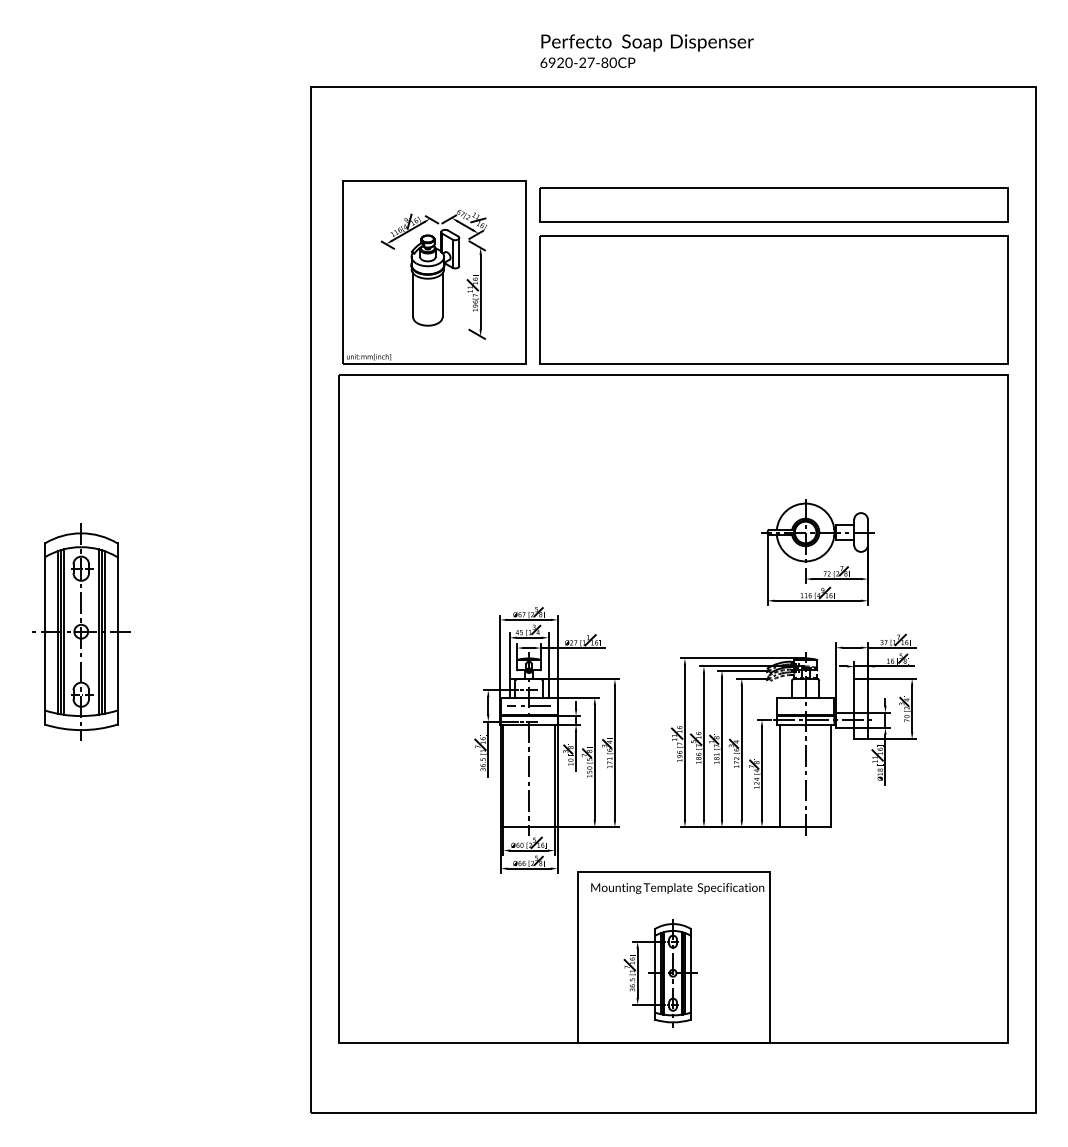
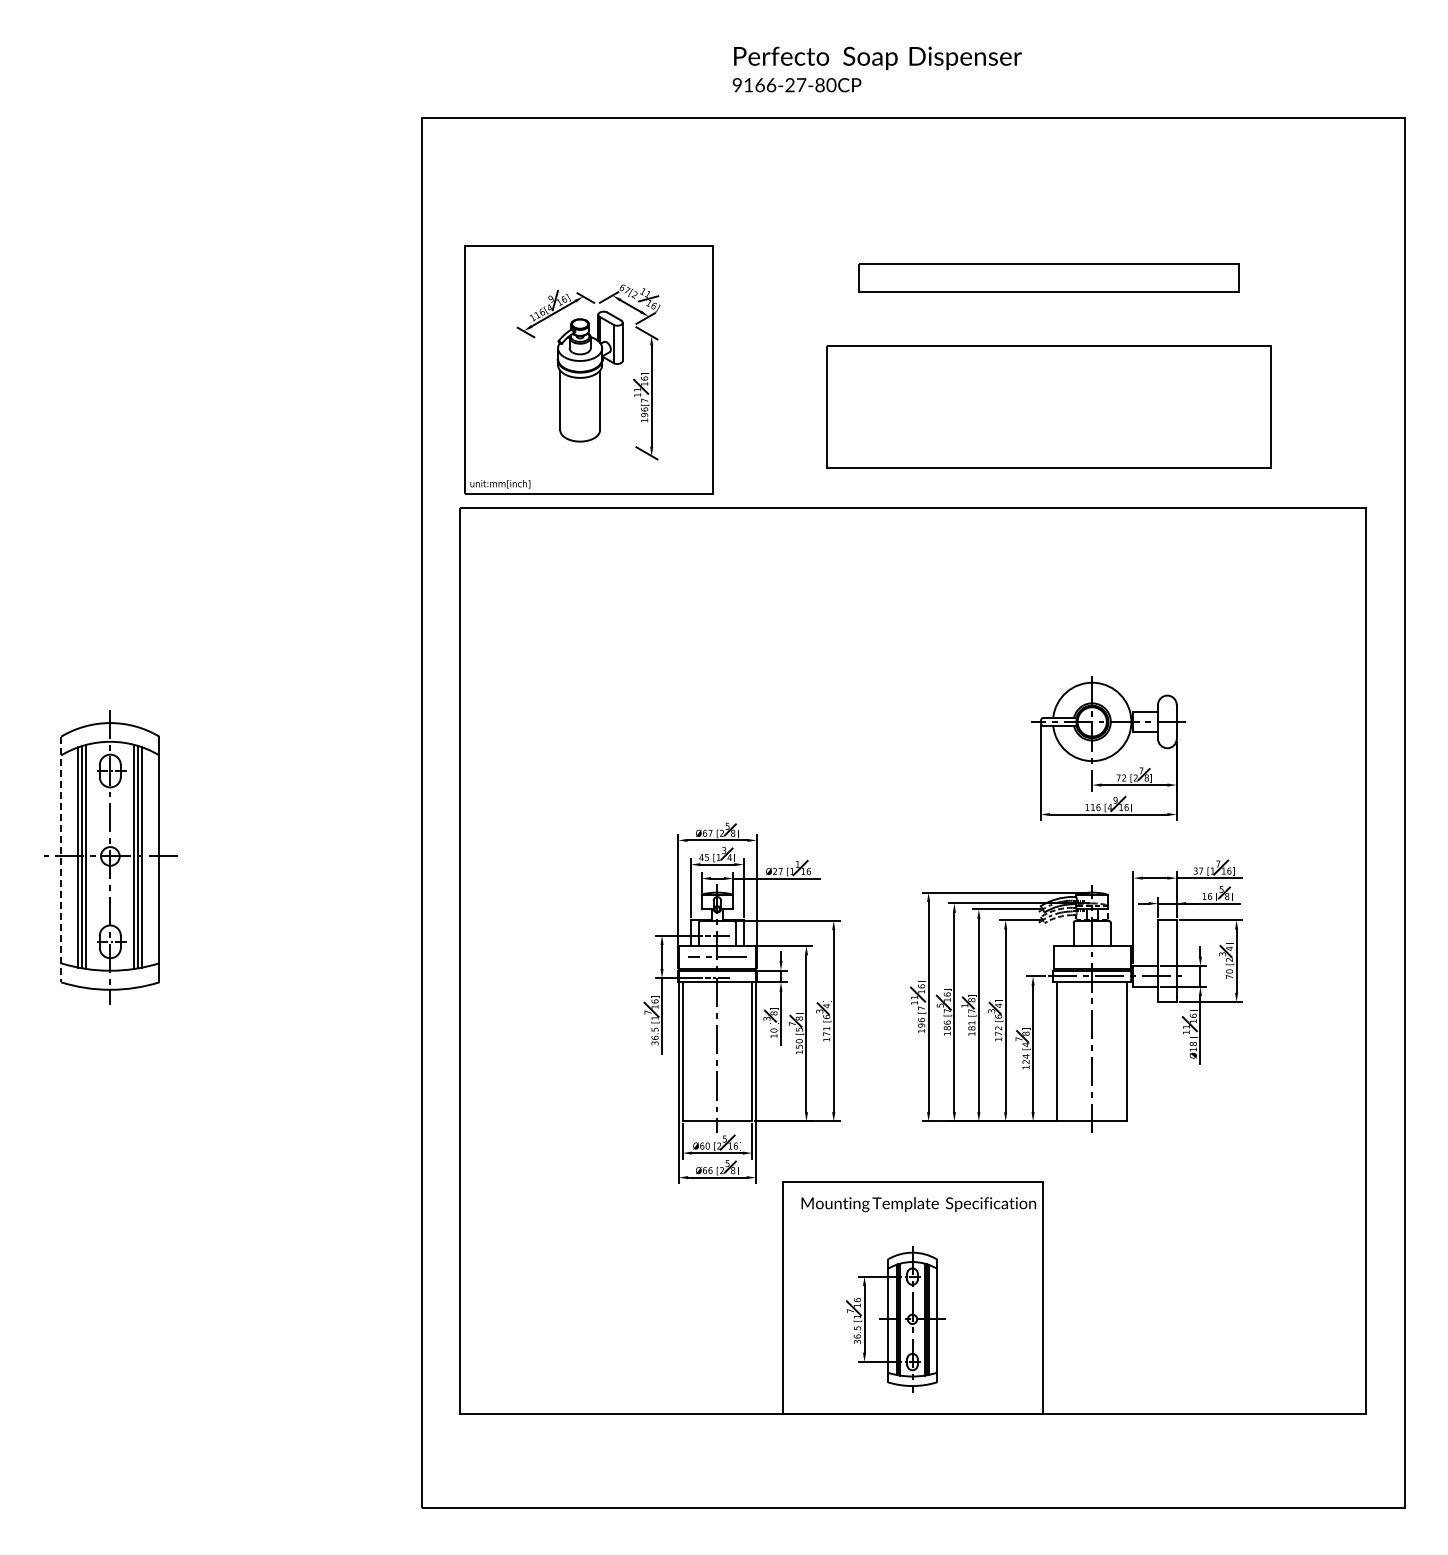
text: (556, 63) -> (754, 85), 6920-27-80CP -> 9166-27-80CP
part: (773, 204) -> (1048, 277), size x0.6
part: (773, 299) -> (1048, 406), size x0.7
line: (45, 633) -> (61, 859), solid -> dashed

